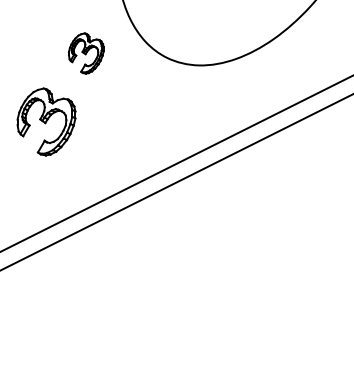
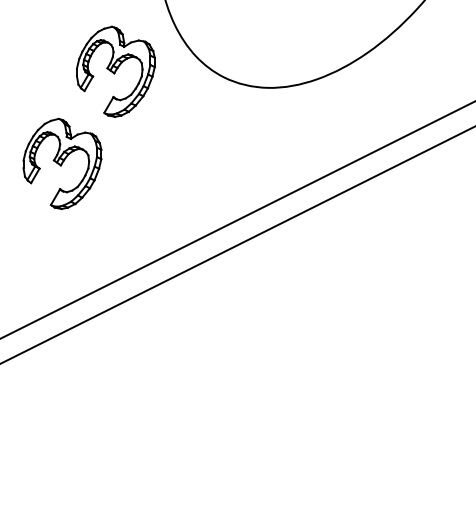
part: (86, 53) -> (116, 71), size x1.67

